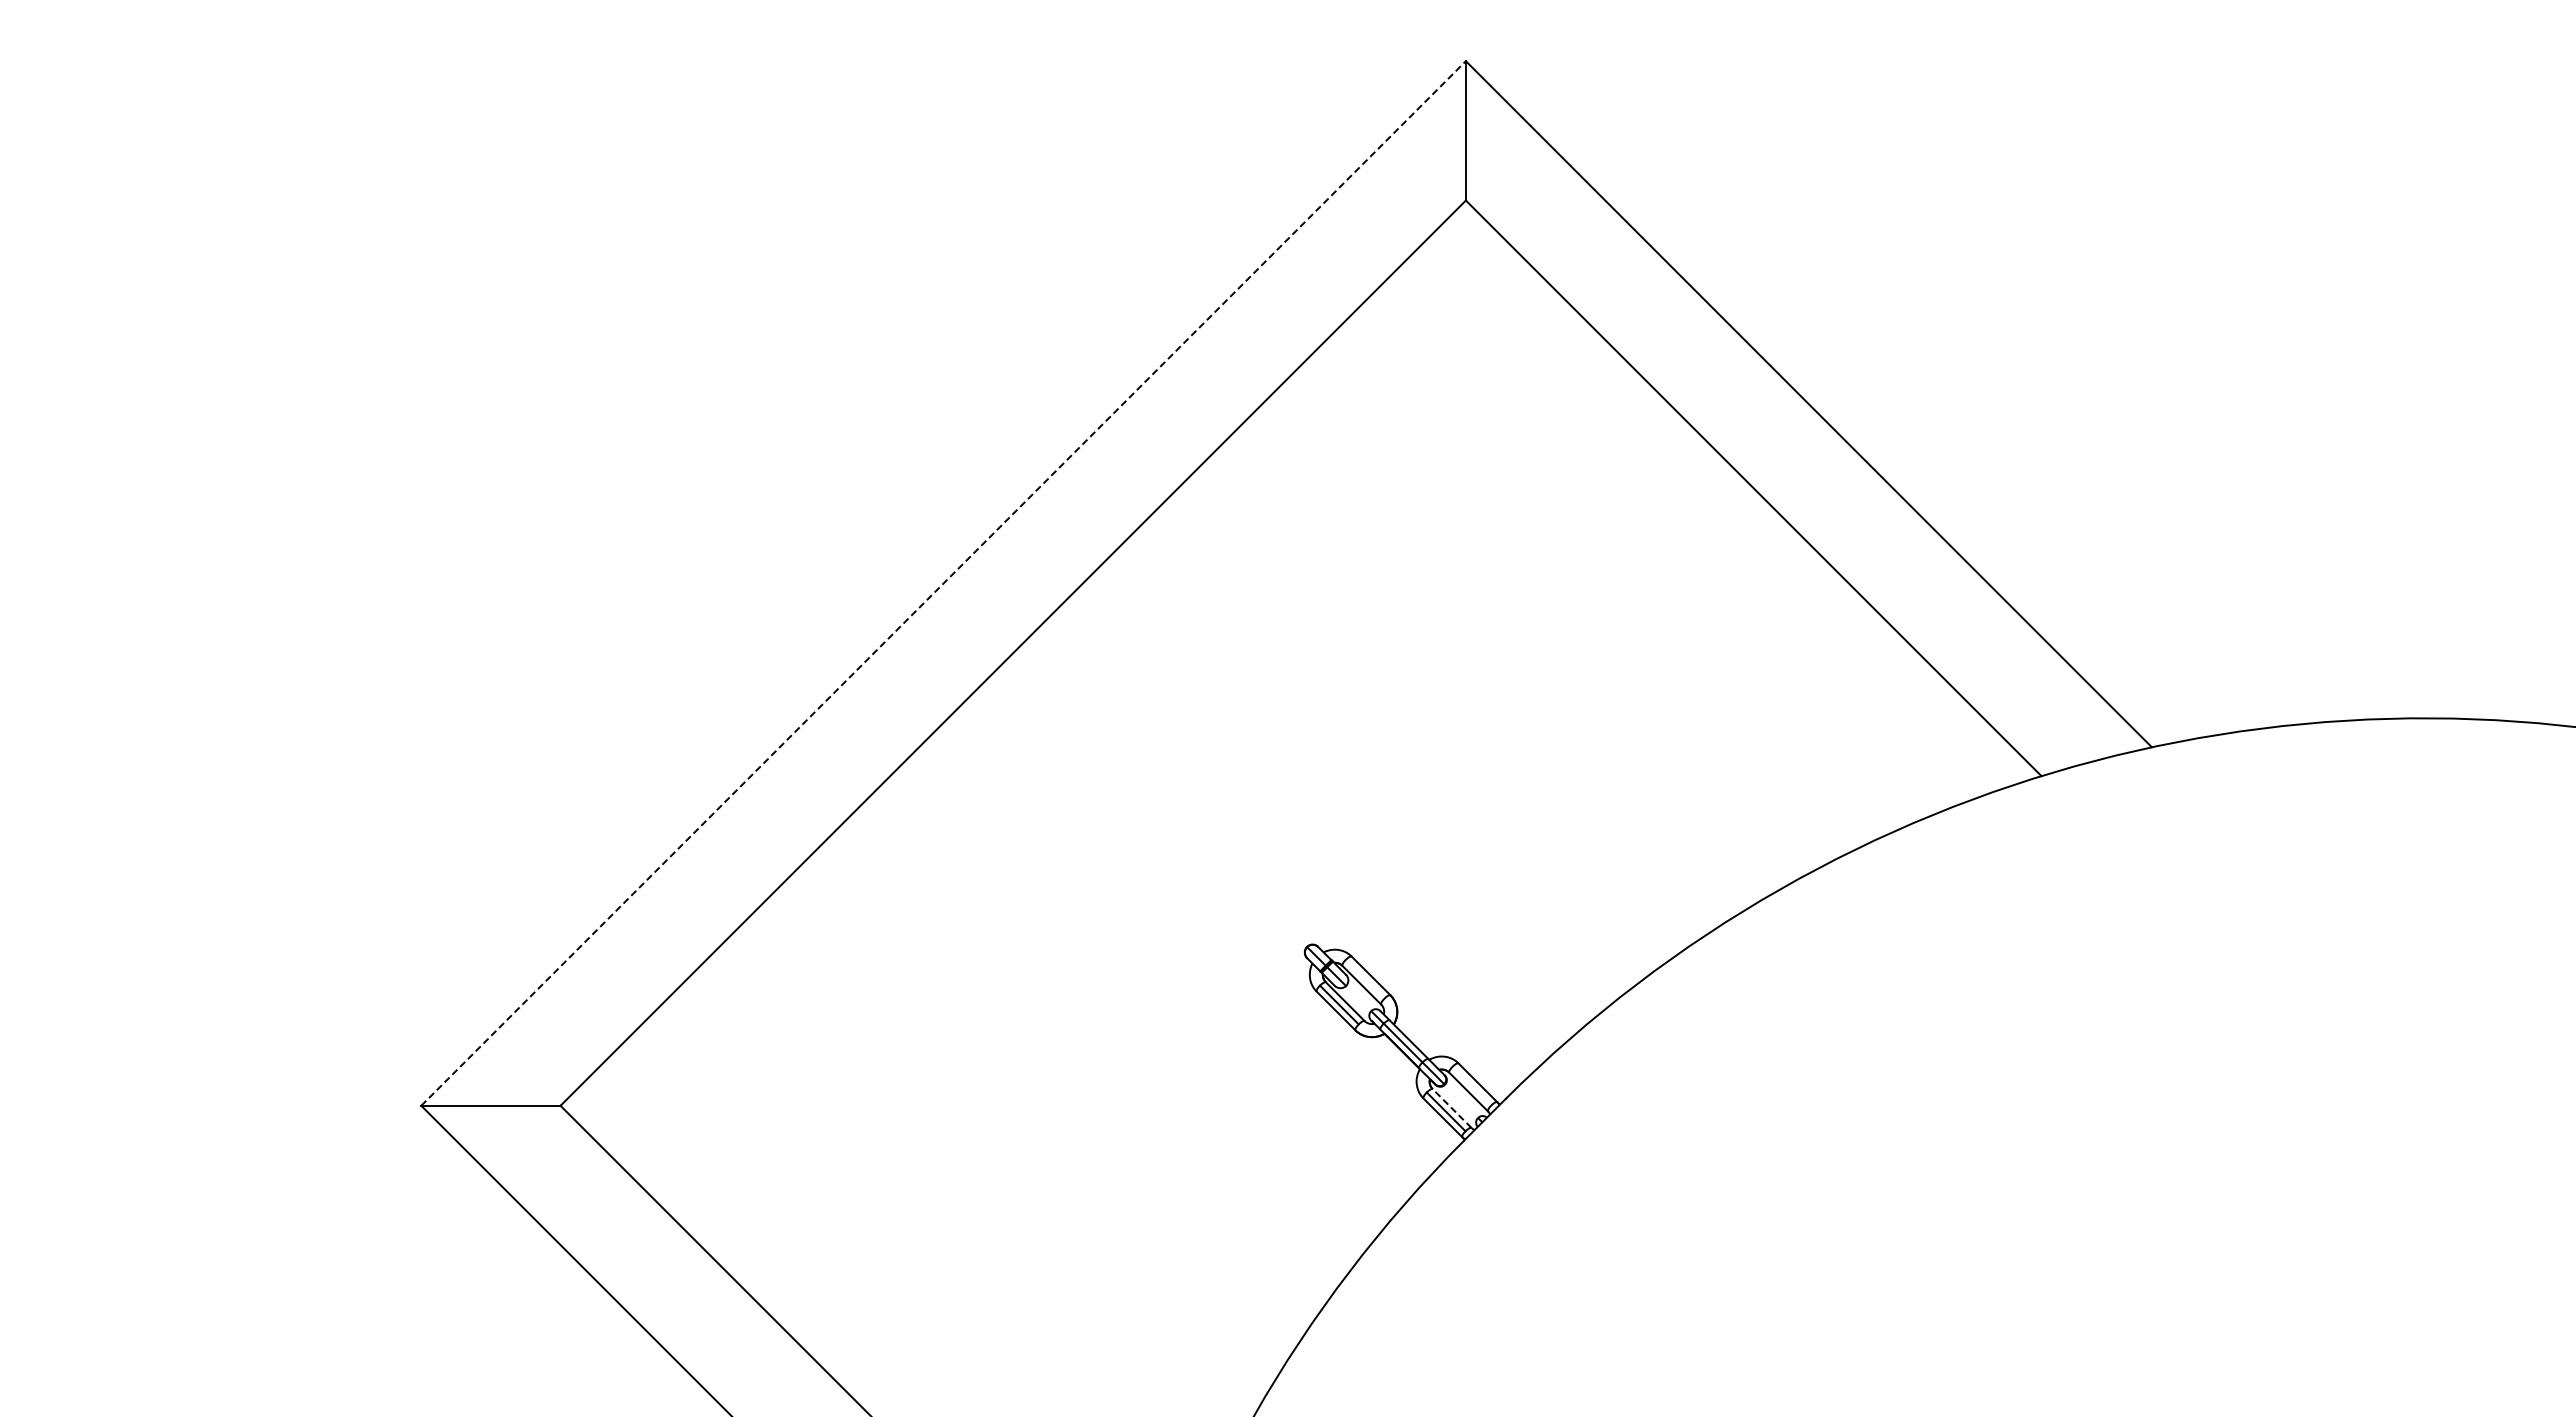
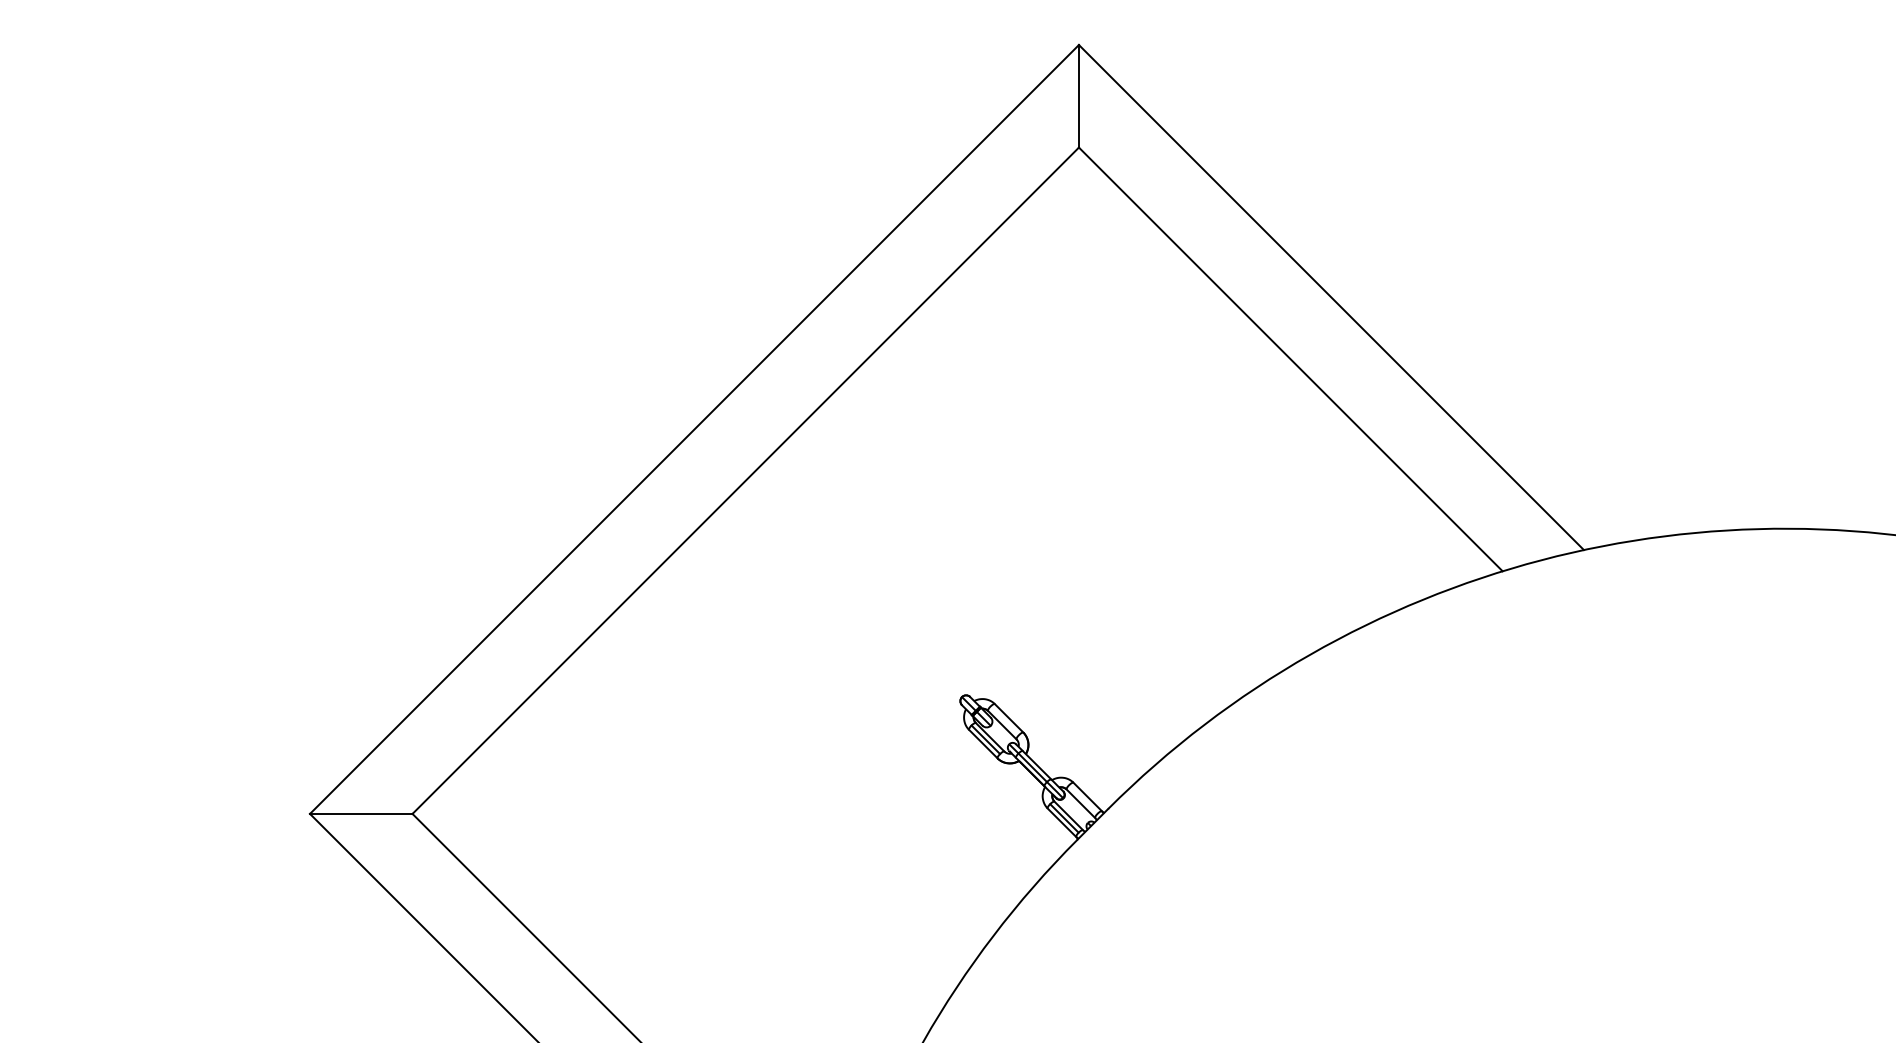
line: (943, 583) -> (694, 429), dashed -> solid
line: (1451, 1108) -> (1068, 815), dashed -> solid

